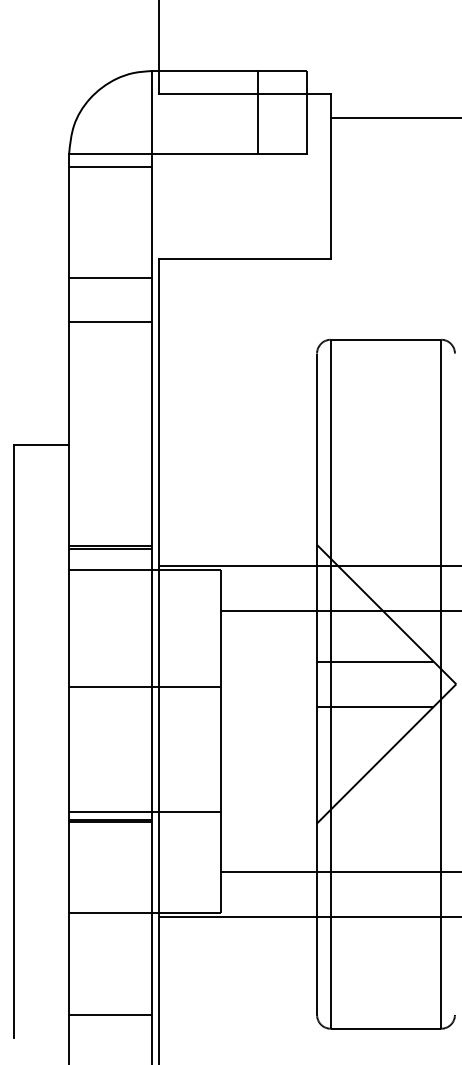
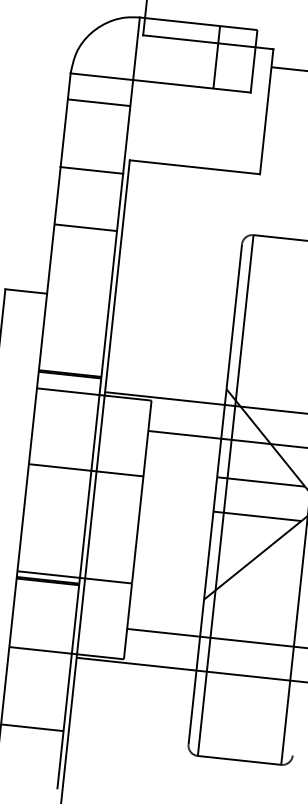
line: (110, 167) -> (99, 102), moved
line: (110, 321) -> (85, 227), moved
line: (144, 686) -> (85, 470), moved

